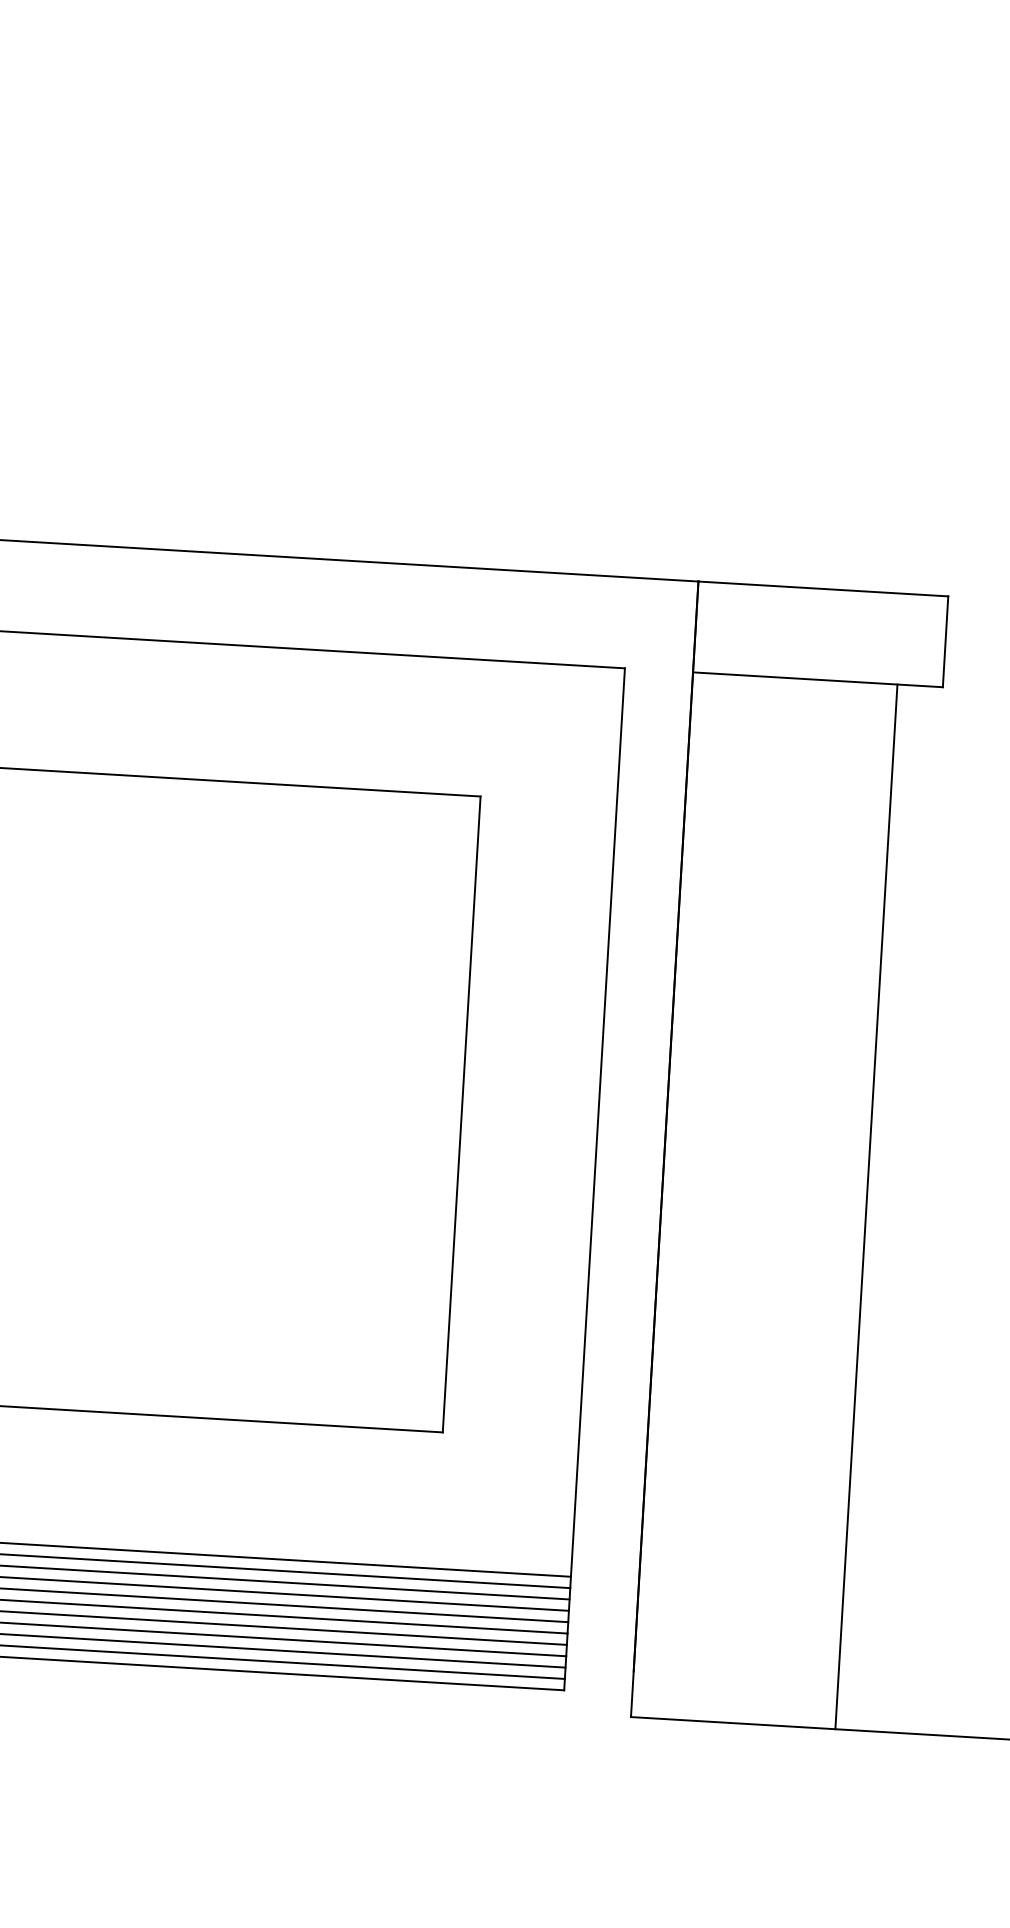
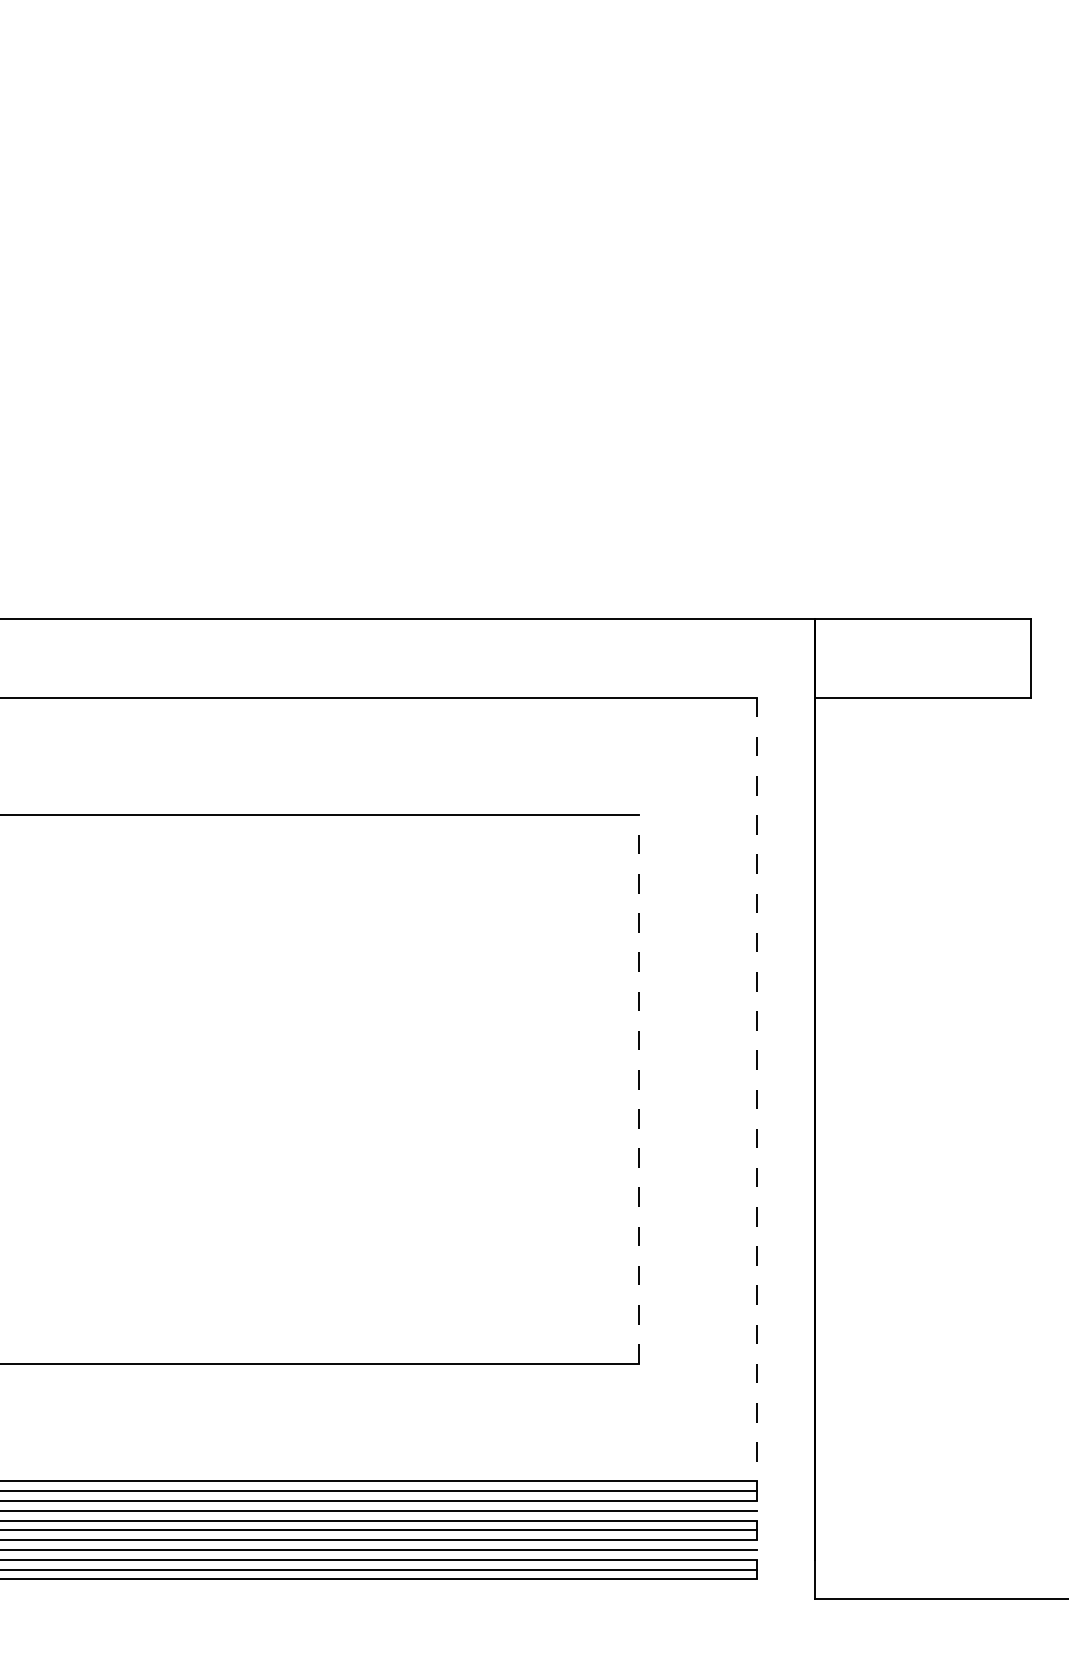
line: (462, 1114) -> (639, 1089), solid -> dashed
line: (594, 1179) -> (756, 1138), solid -> dashed
line: (866, 1205) -> (991, 1147), removed

